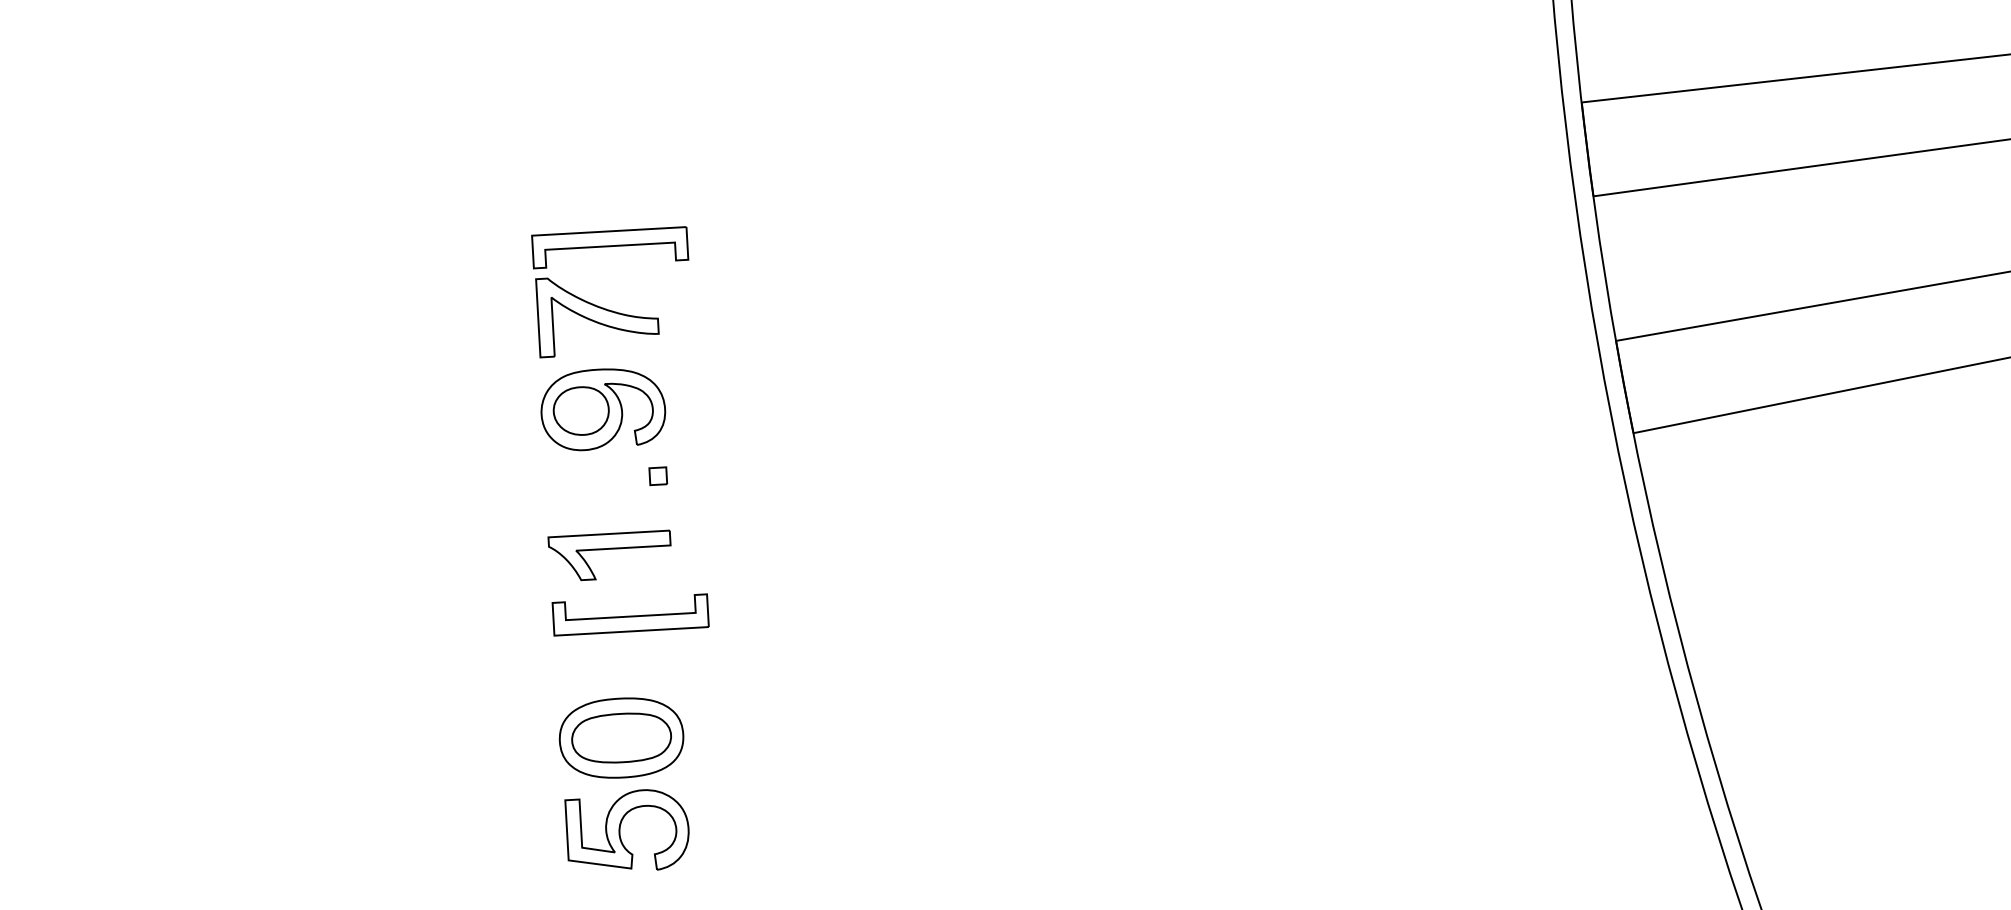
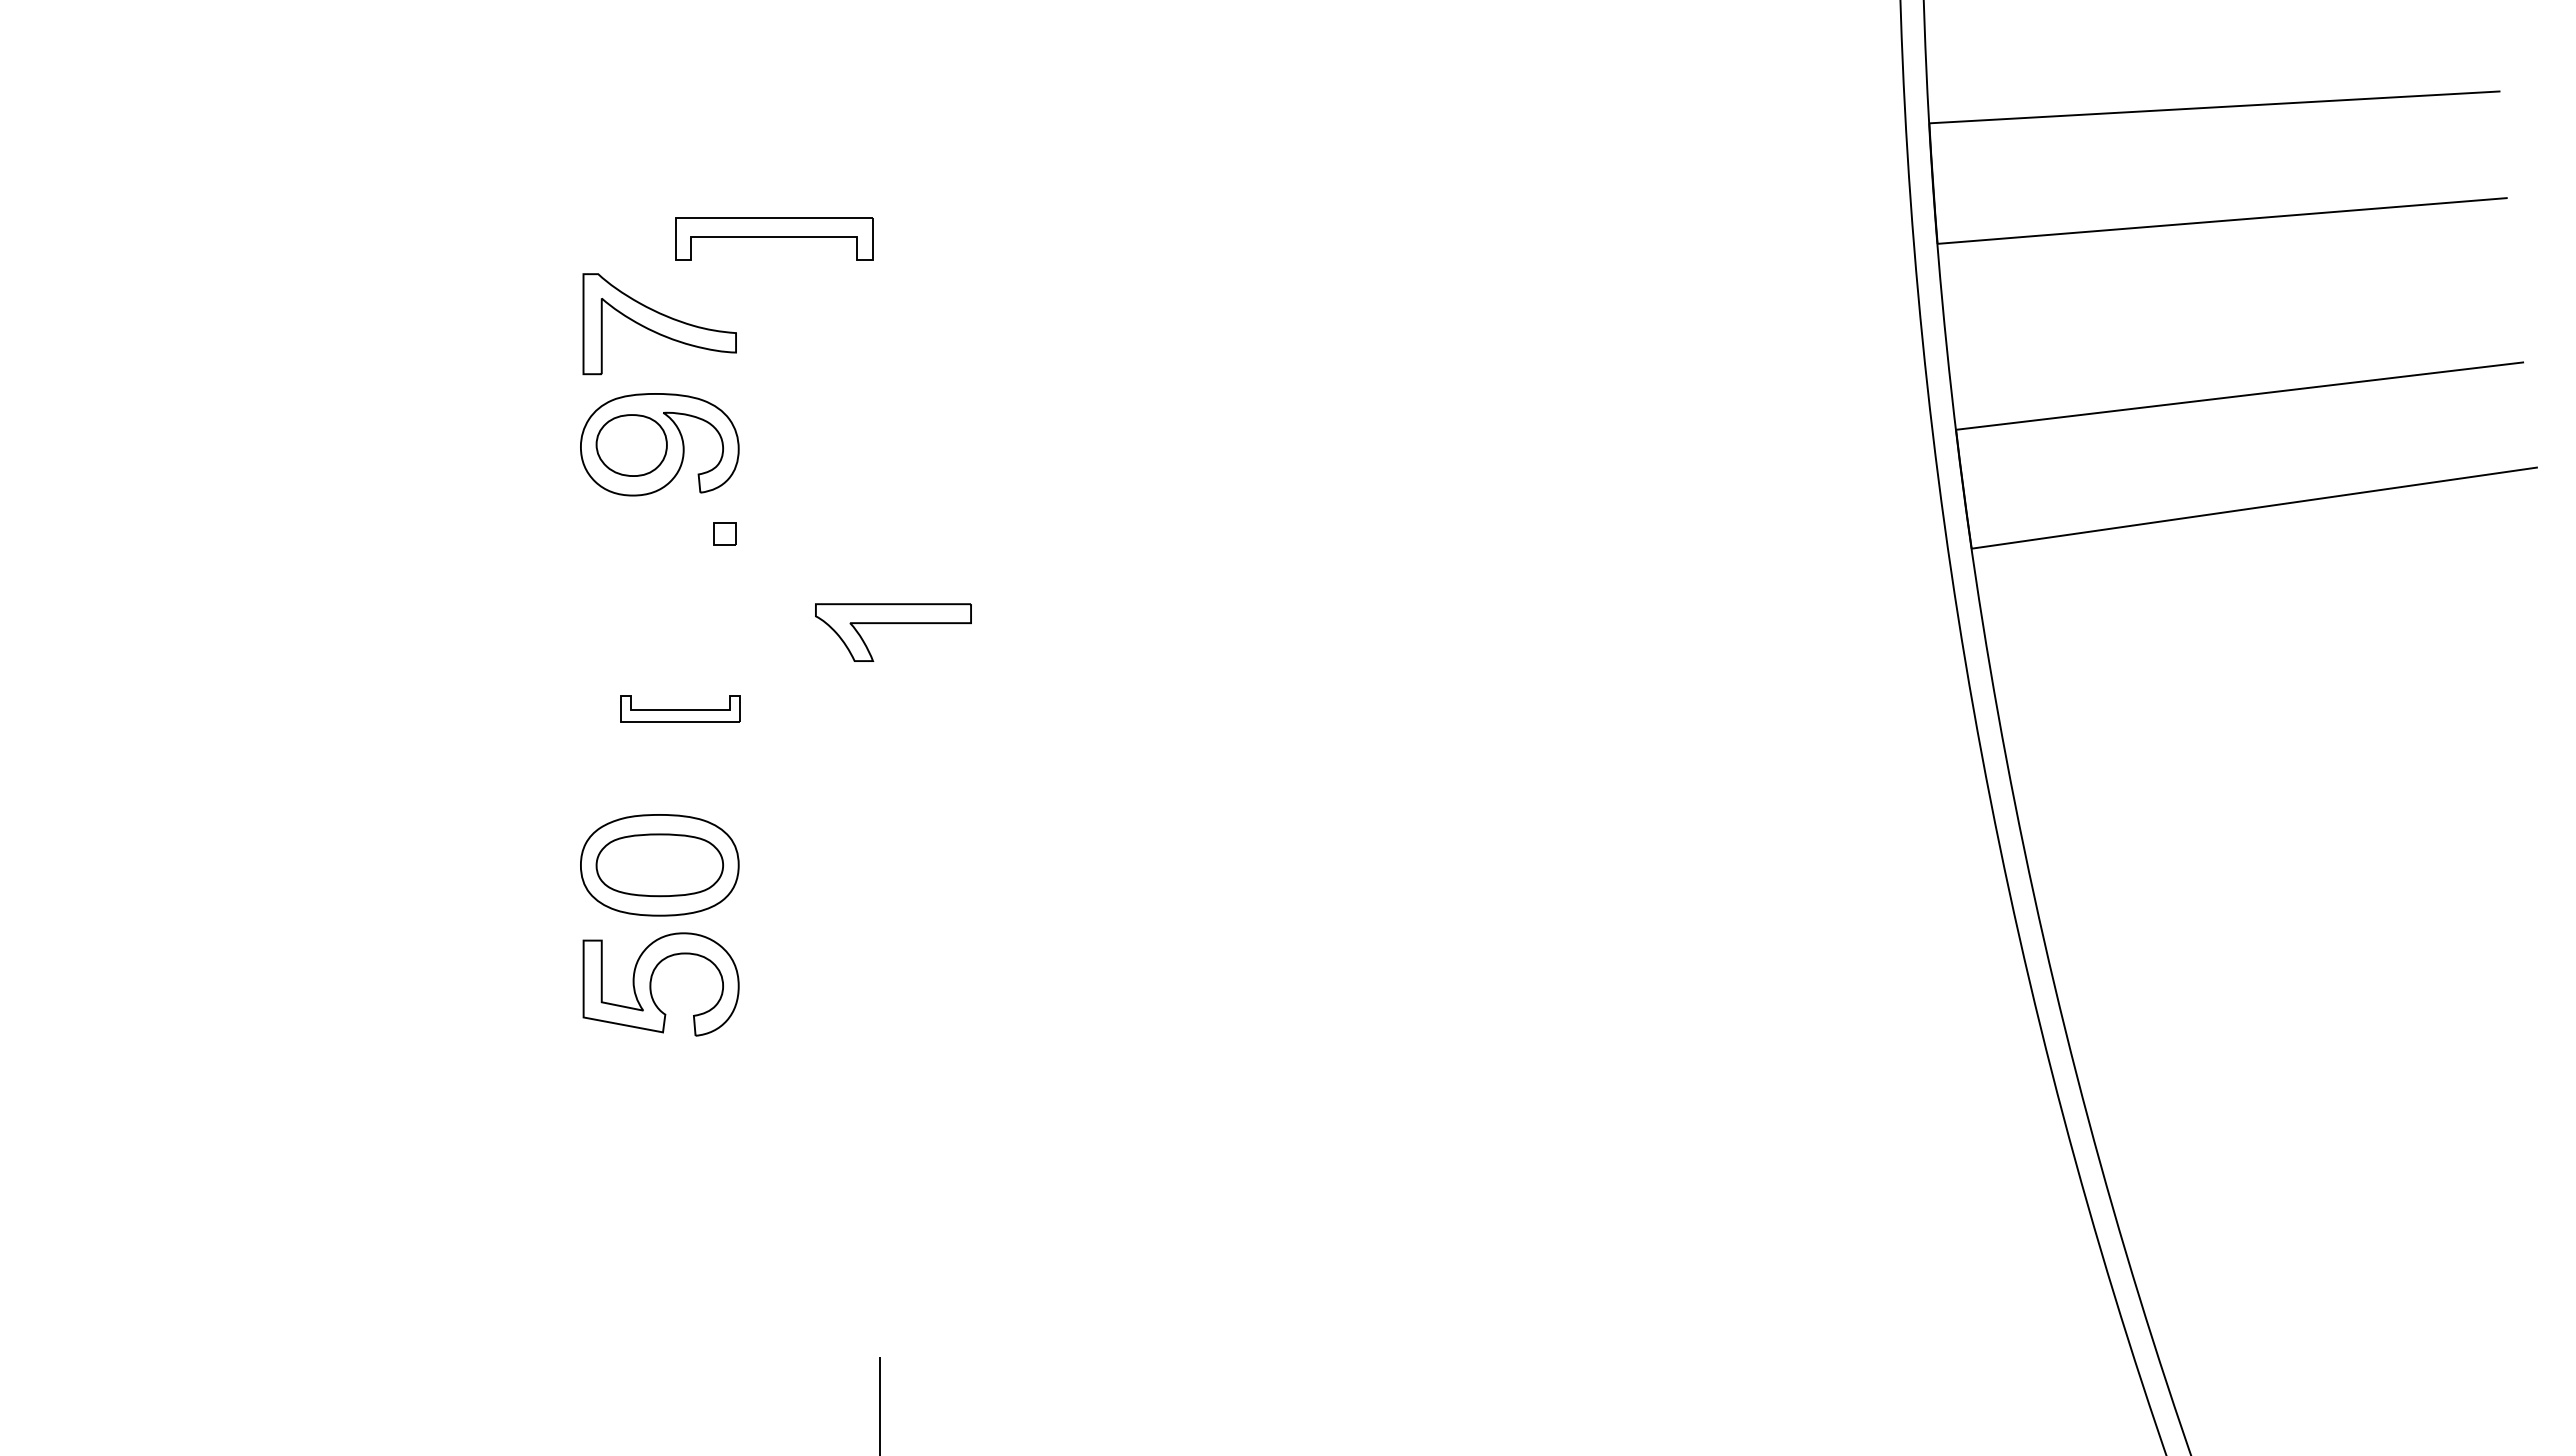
part: (610, 247) -> (774, 238), moved
part: (610, 549) -> (893, 624), moved
part: (630, 614) -> (680, 708), size x0.6

